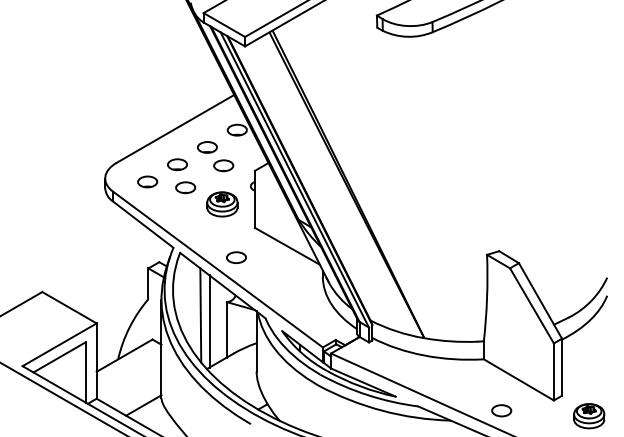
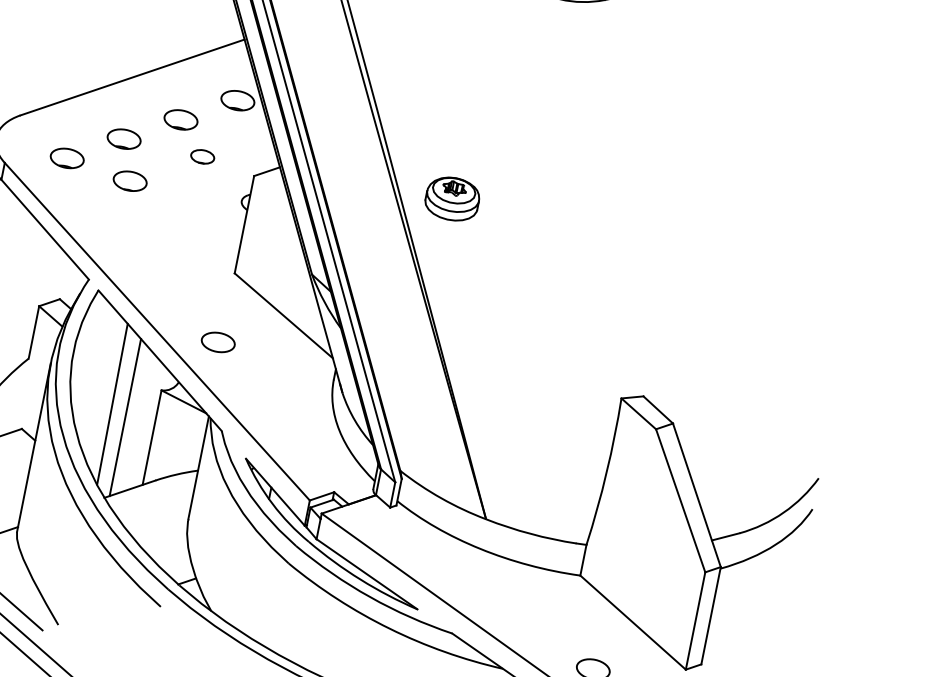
part: (223, 165) -> (202, 156), size x0.7
part: (222, 204) -> (452, 199), moved
part: (236, 257) -> (218, 342), moved

